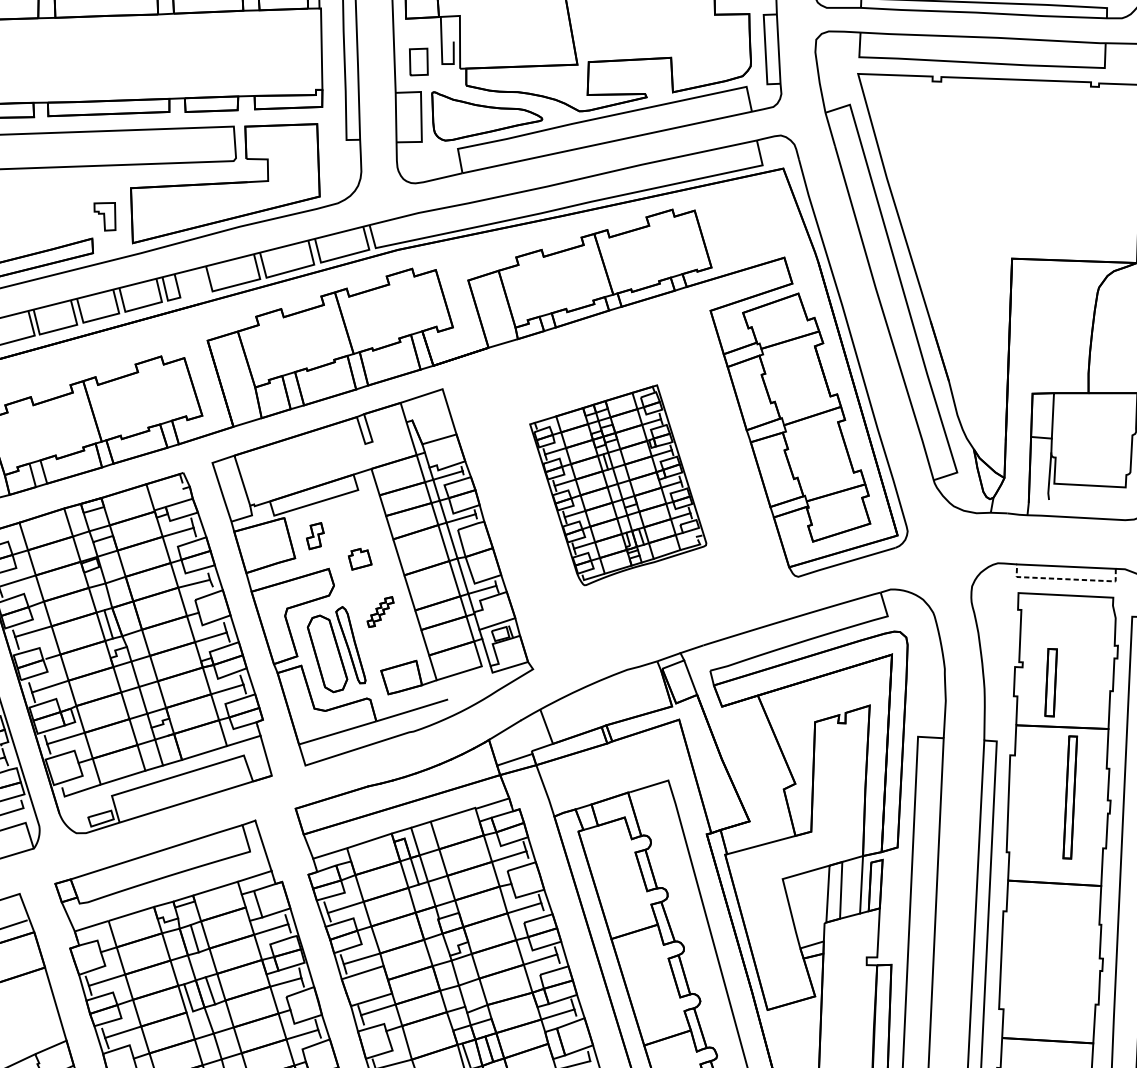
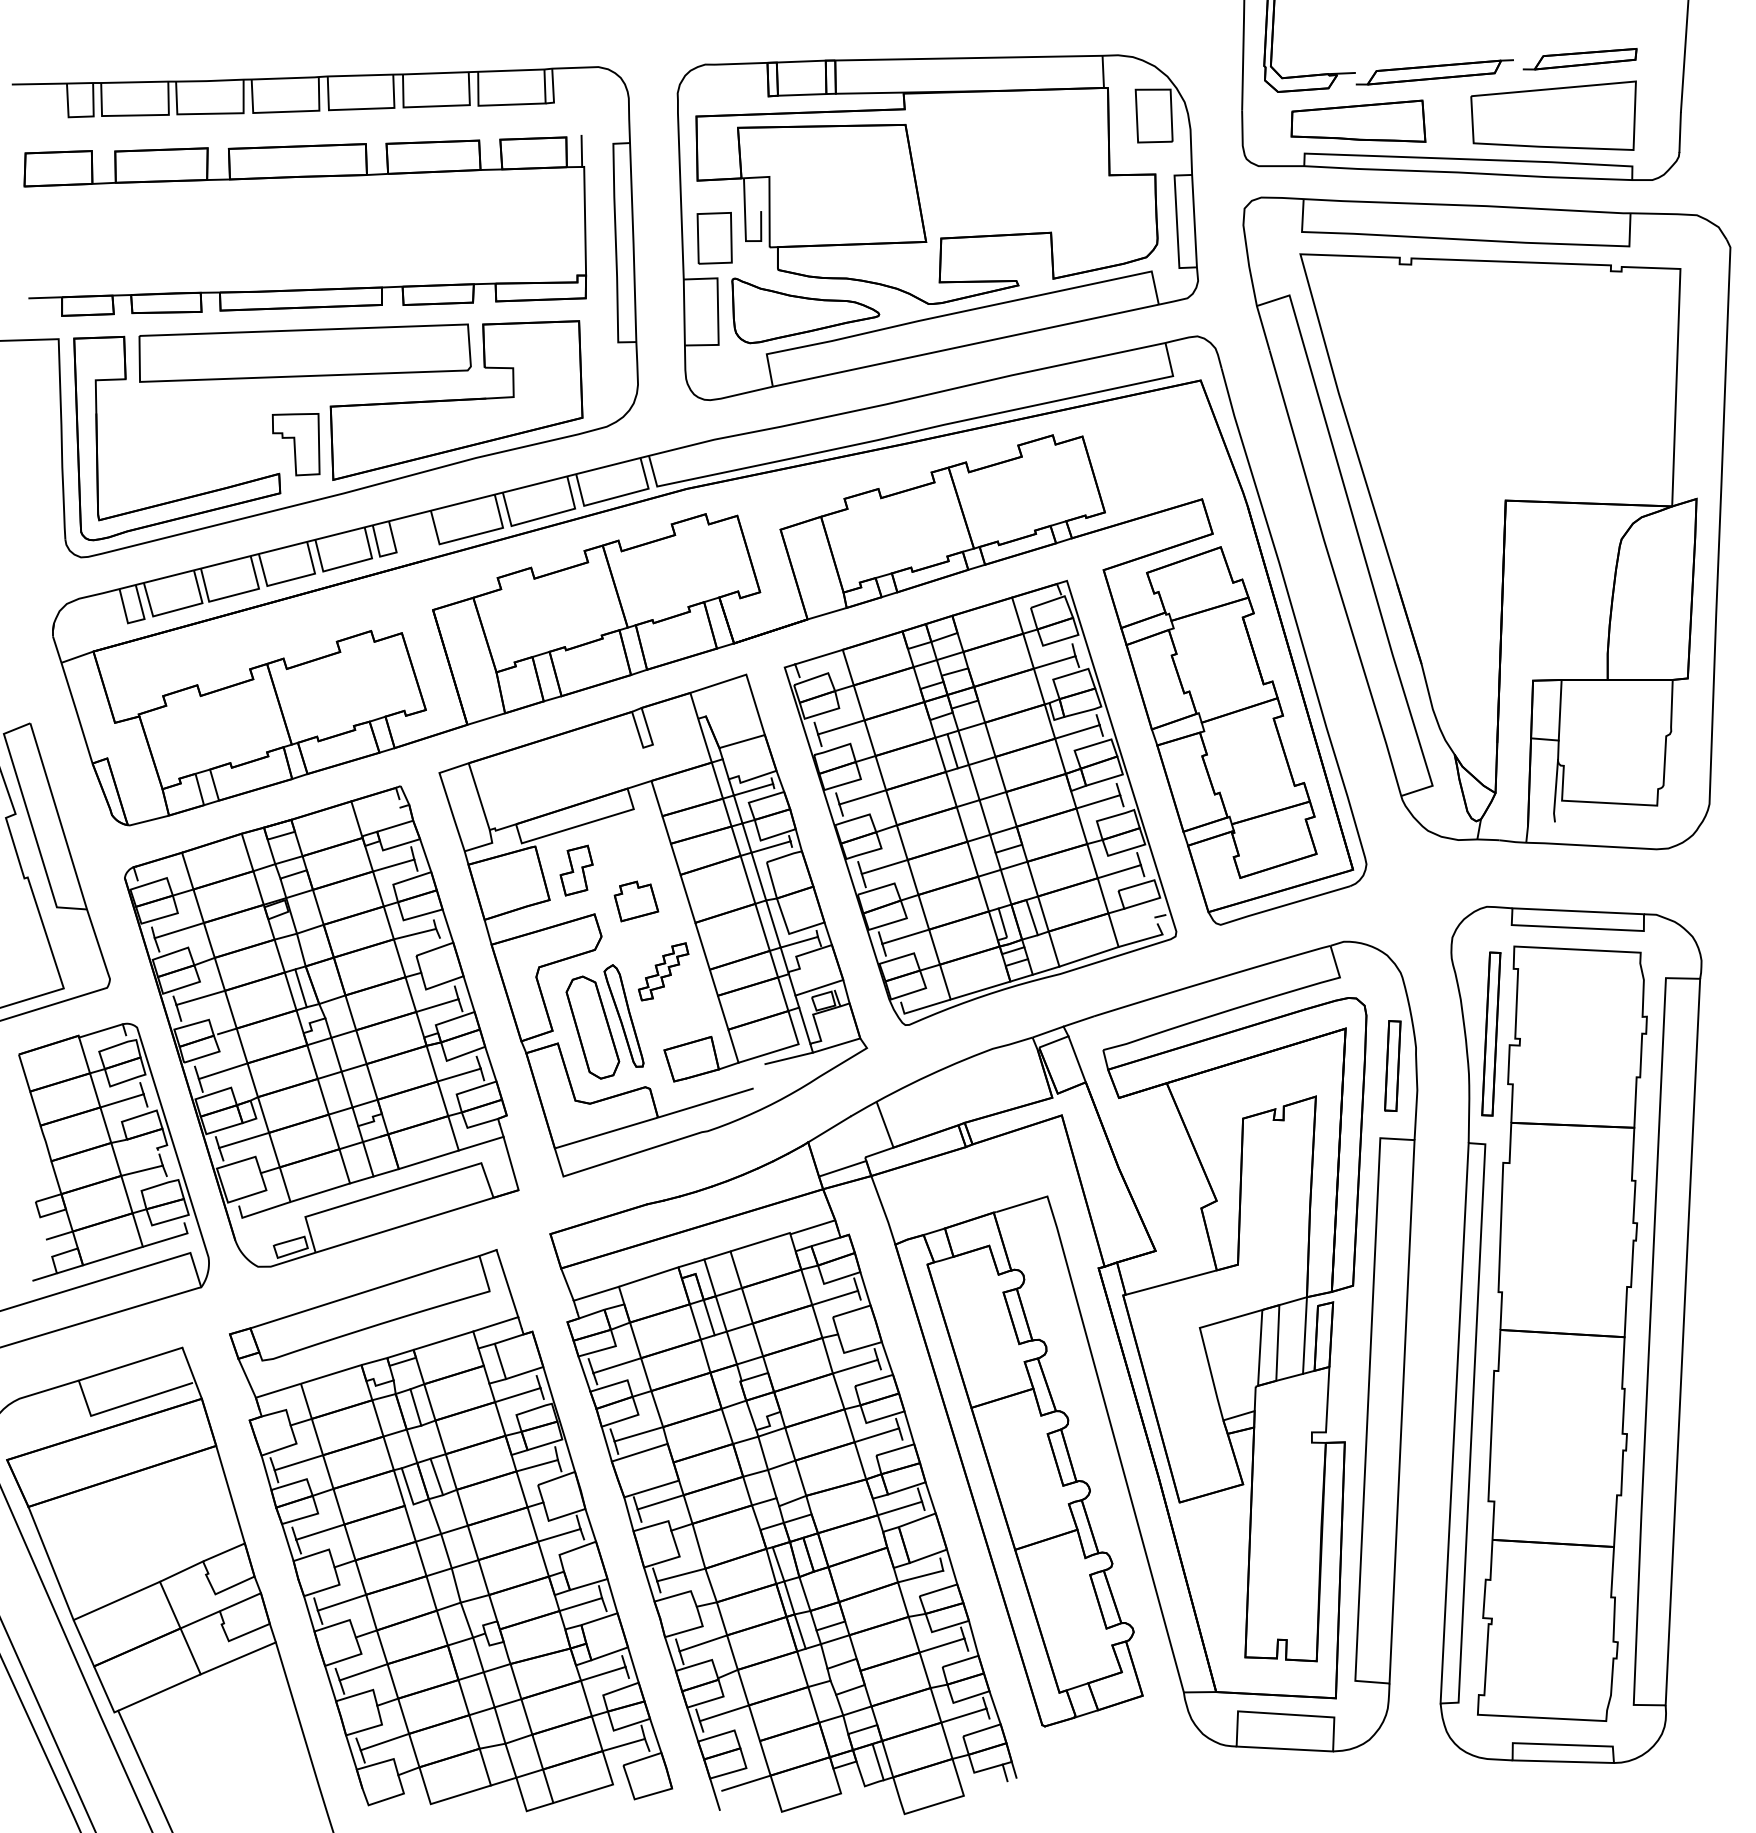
part: (418, 62) -> (714, 238), size x1.43
part: (104, 216) -> (295, 444), size x1.67
part: (618, 485) -> (980, 802), size x1.67
part: (315, 536) -> (576, 870), size x1.43
part: (360, 559) -> (636, 901), size x1.43
line: (1065, 579) -> (1577, 928), dashed -> solid
part: (380, 611) -> (663, 971), size x1.43
line: (474, 677) -> (788, 1058), added
part: (1050, 682) -> (1392, 1065), moved
part: (1070, 797) -> (1491, 1033), moved

